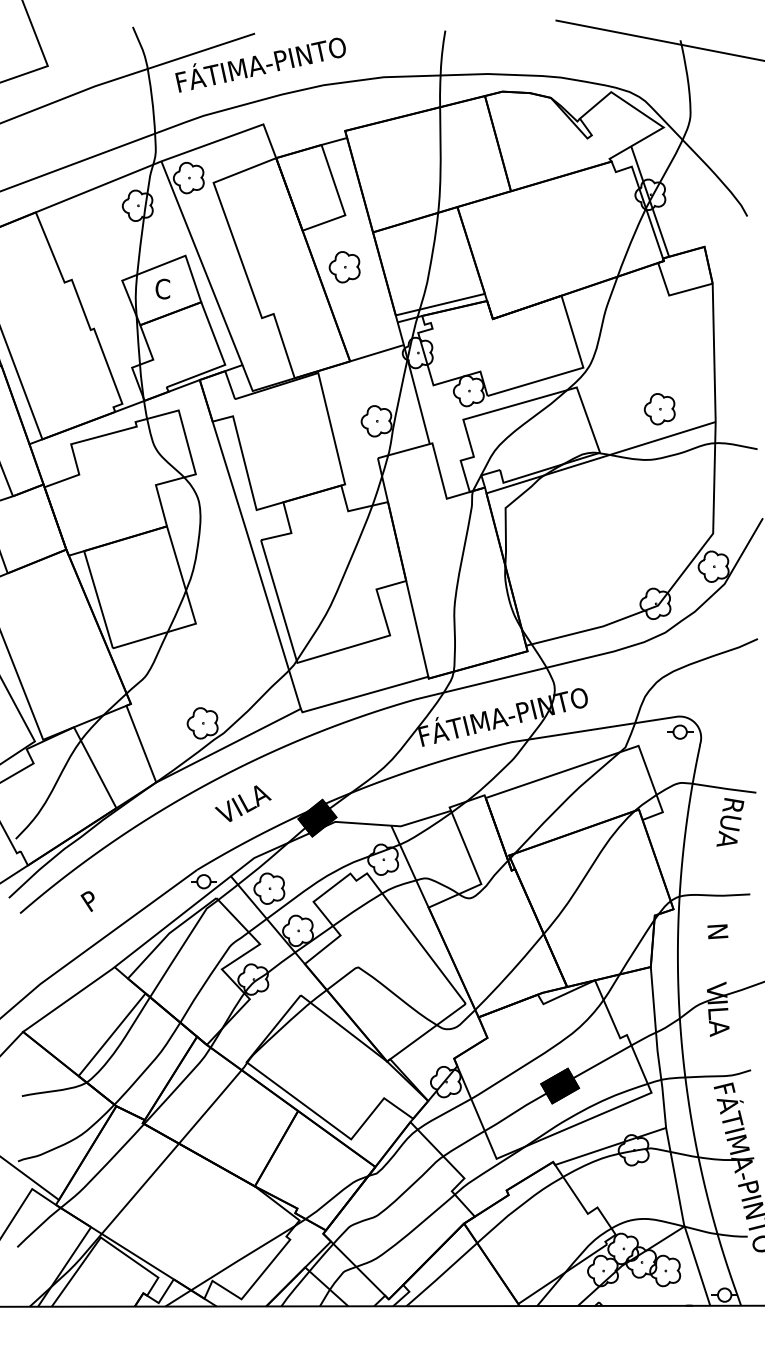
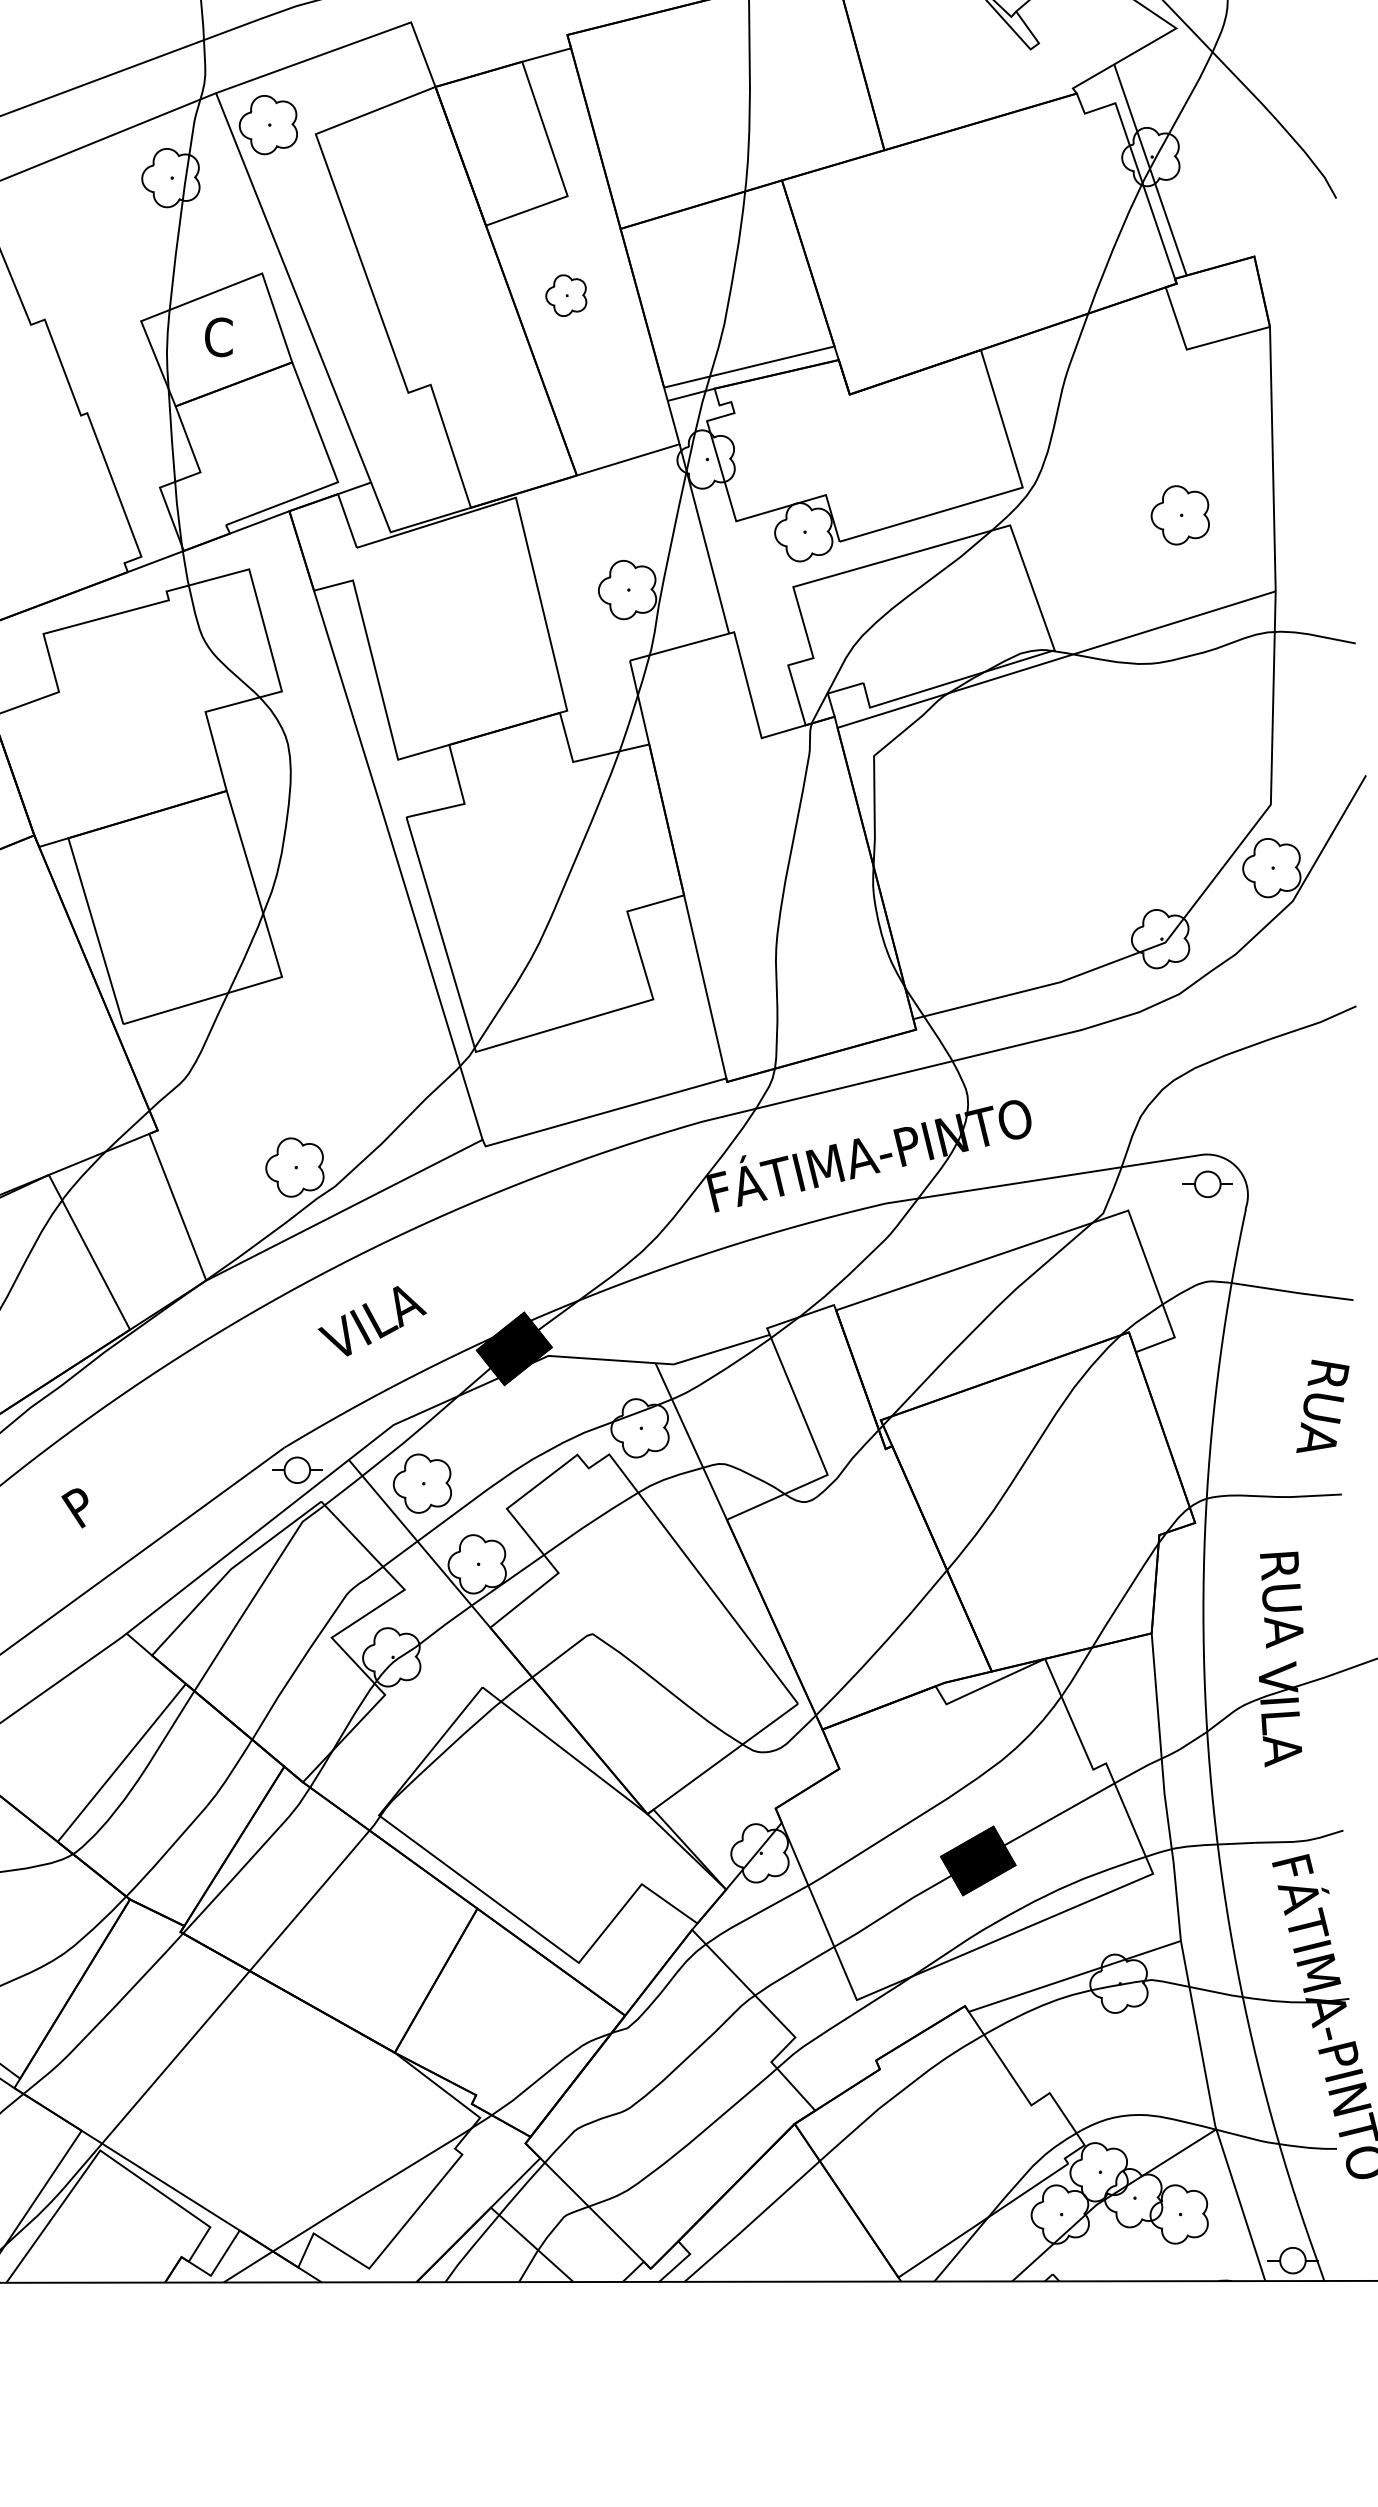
part: (344, 267) -> (566, 296), size x0.7
part: (659, 409) -> (1179, 515), moved
text: (730, 822) -> (1323, 1406), moved
text: (719, 950) -> (1282, 1601), N -> RUA

